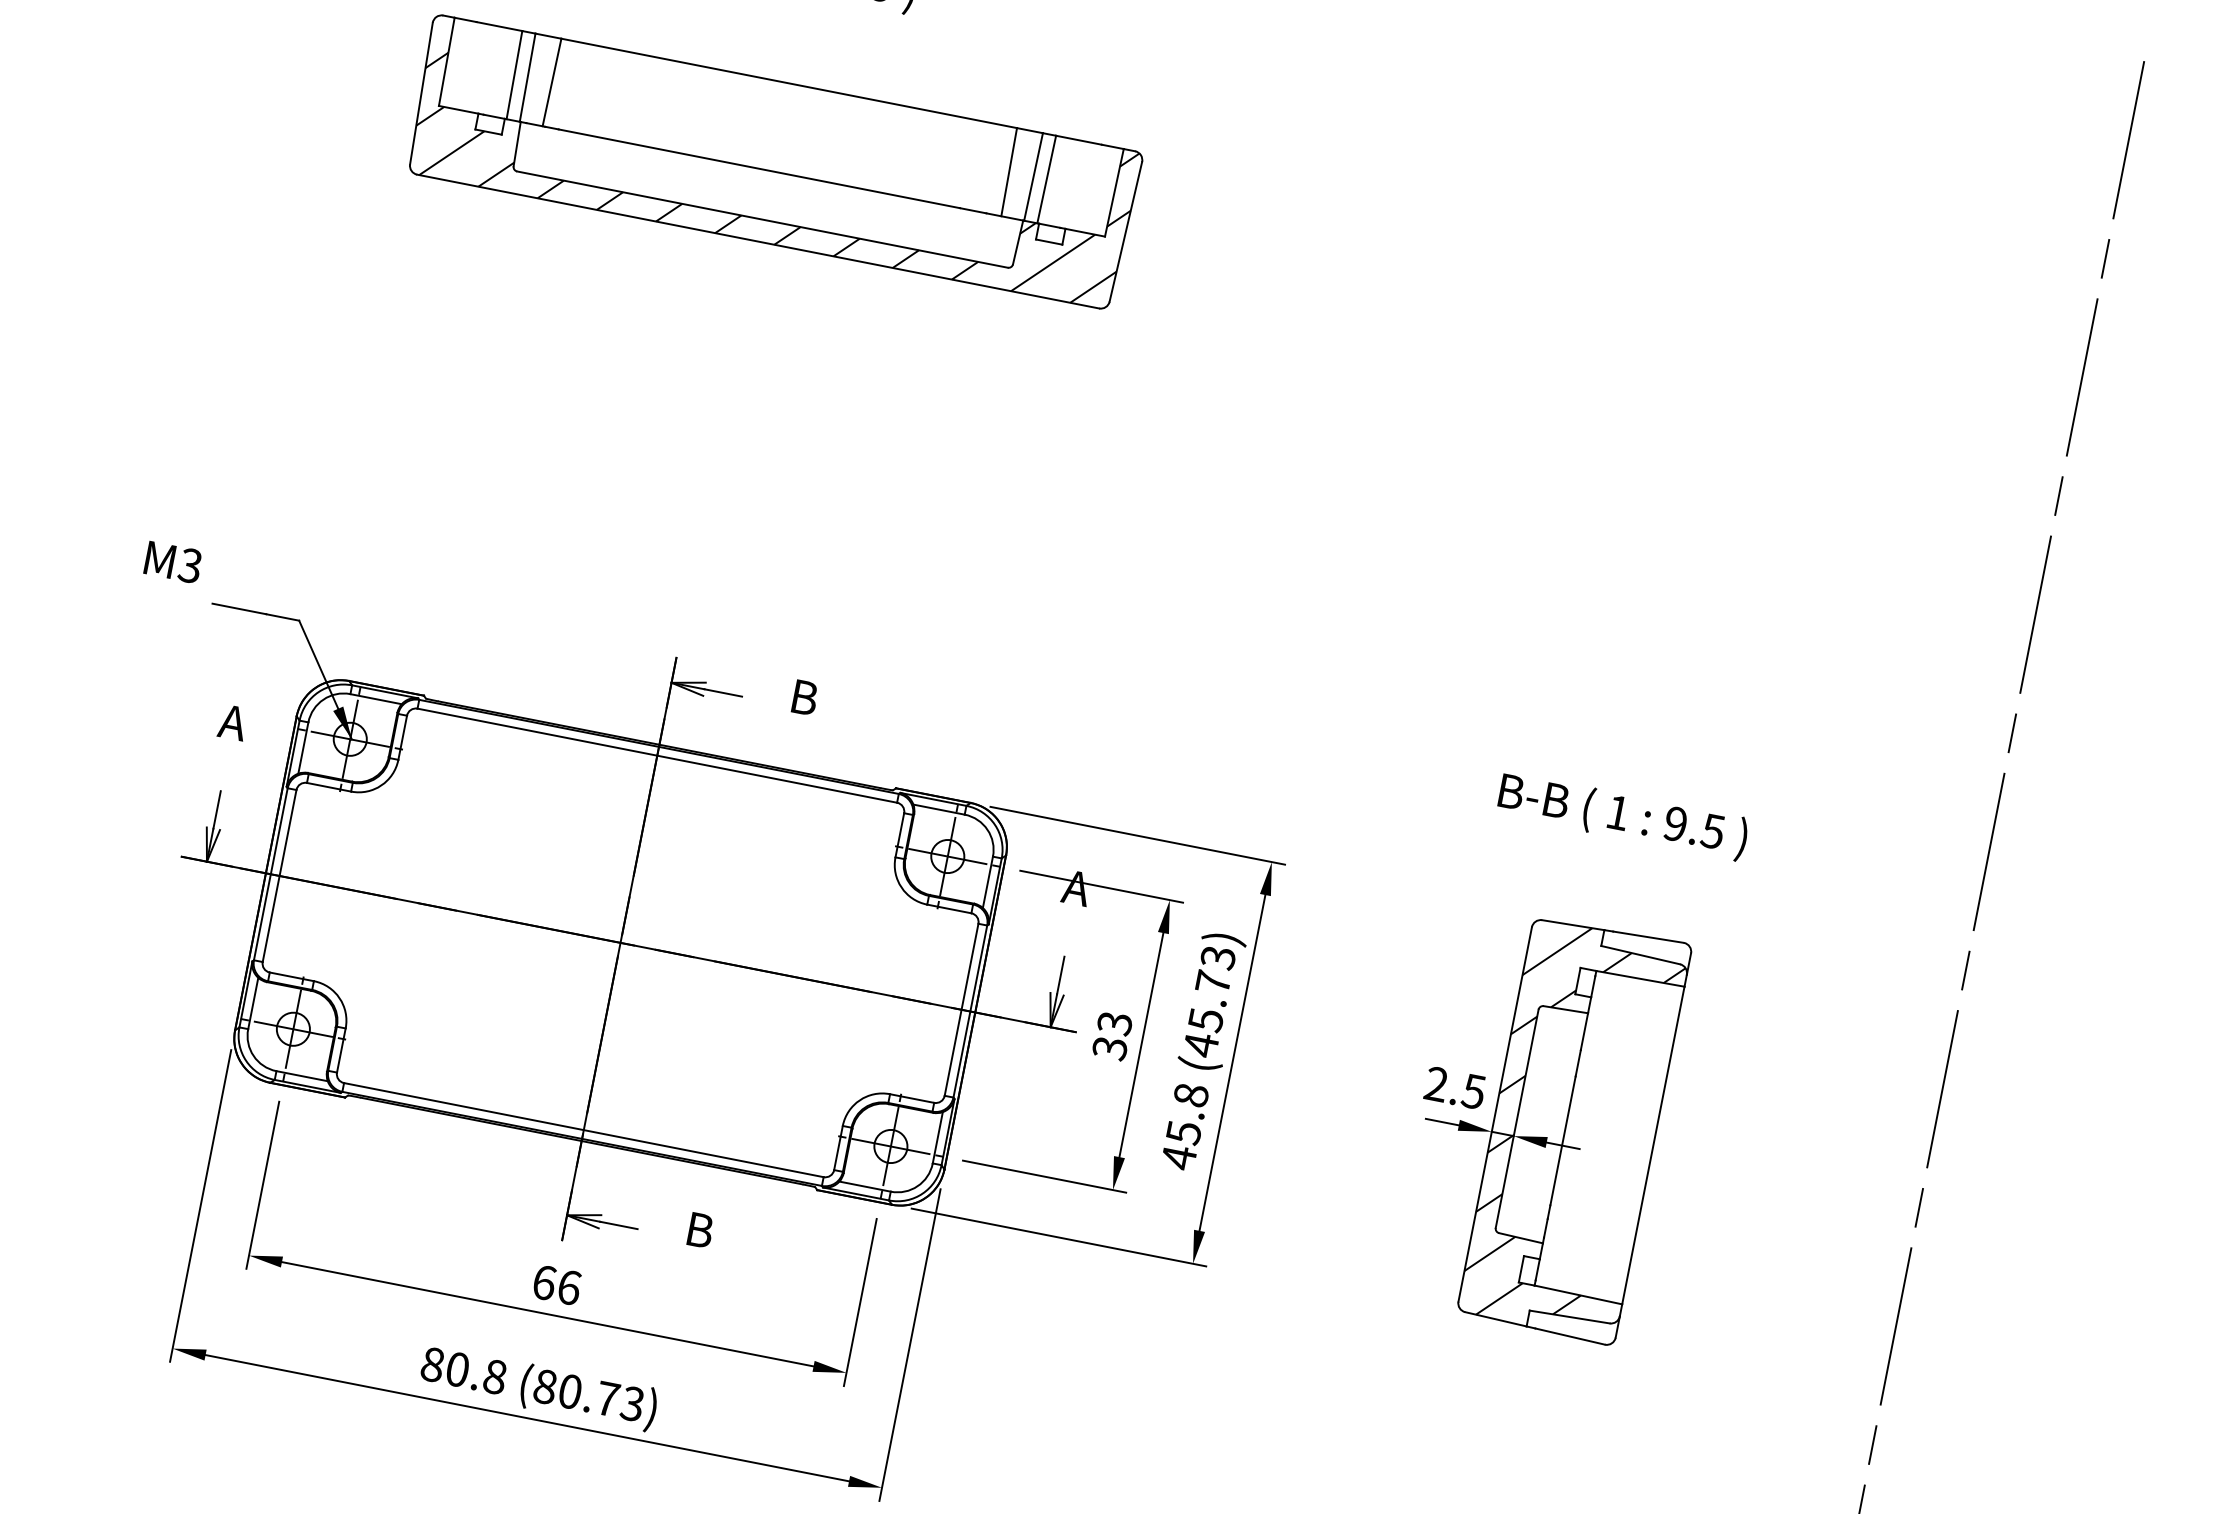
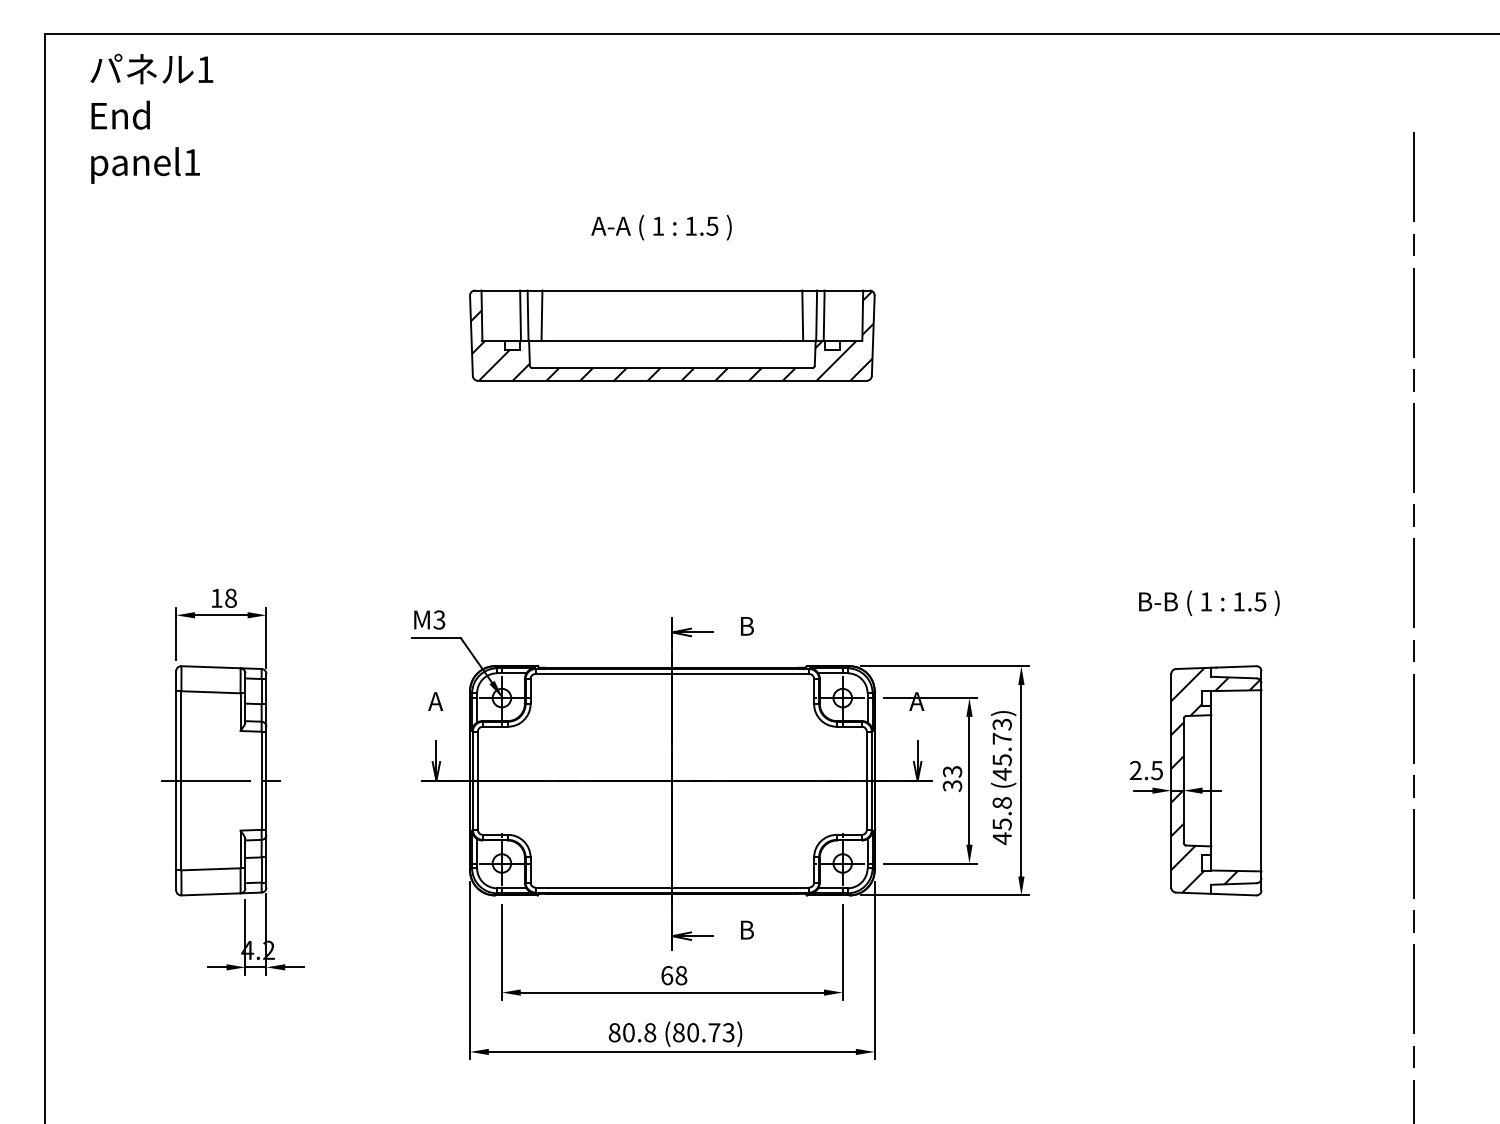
text: (173, 561) -> (429, 619), moved
text: (1674, 823) -> (1238, 601), 9.5 -> 1.5
text: (569, 1287) -> (681, 975), 66 -> 68

